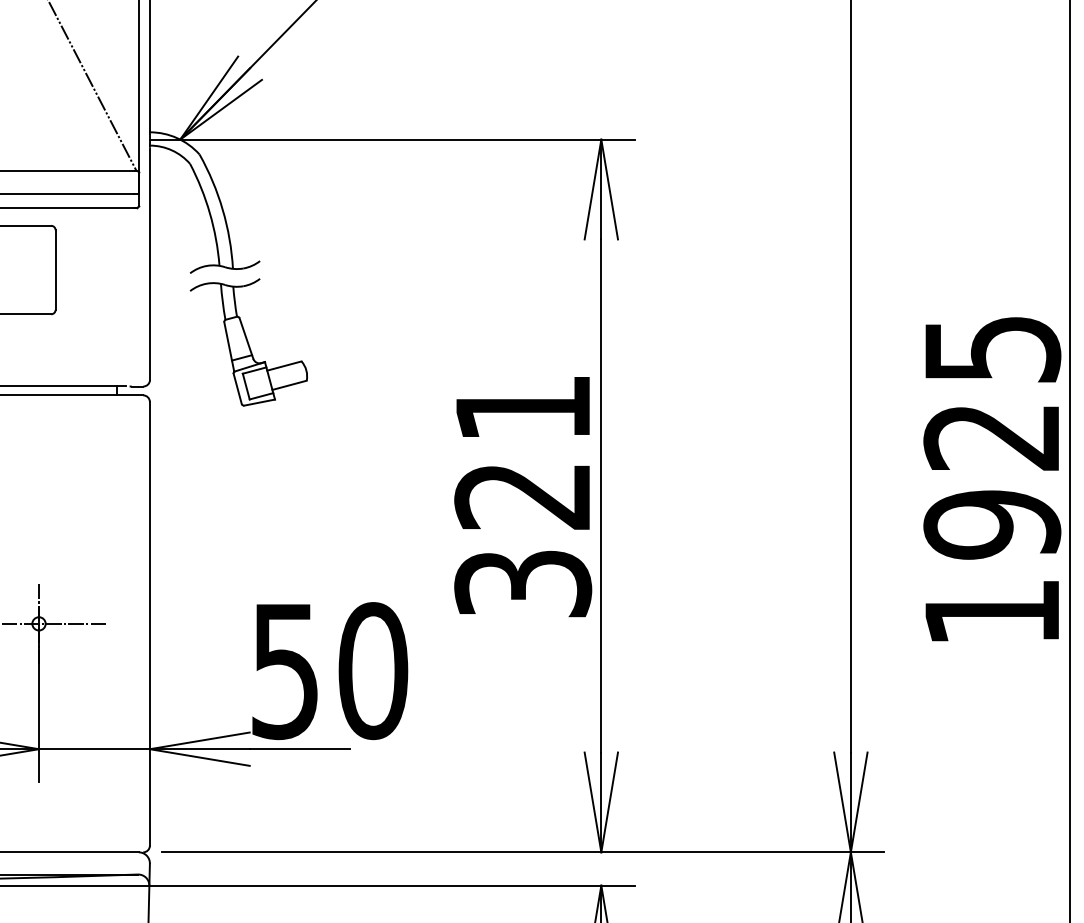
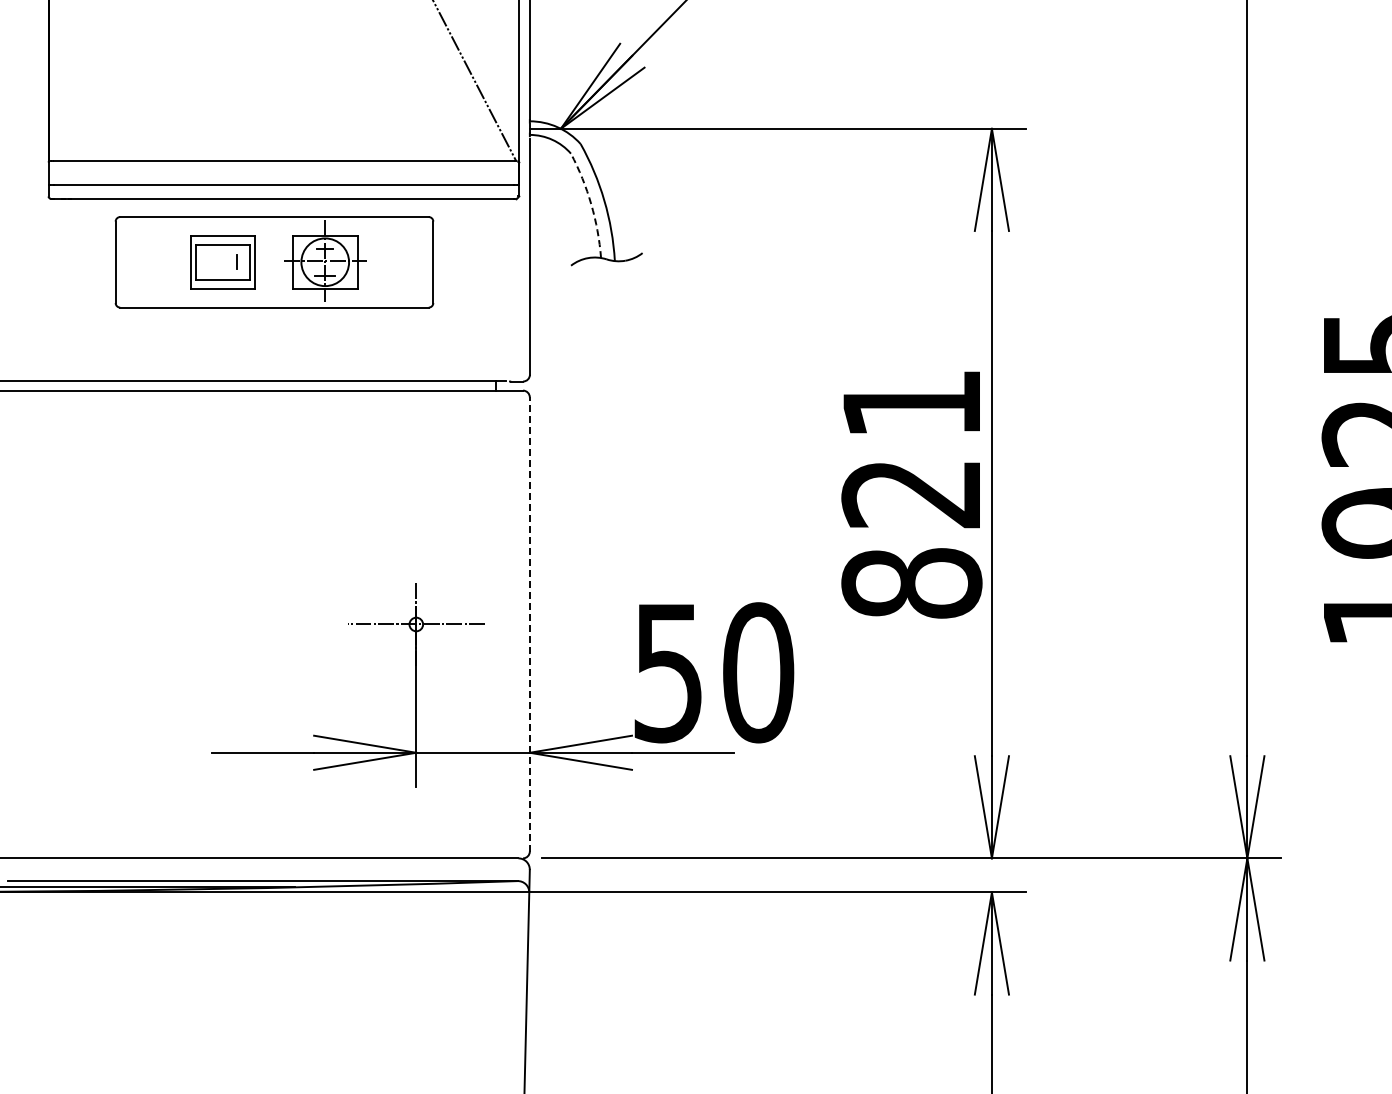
arc: (210, 213) -> (591, 204), solid -> dashed
part: (248, 342) -> (630, 336), removed
text: (522, 583) -> (911, 583), 321 -> 821
line: (149, 623) -> (529, 624), solid -> dashed

